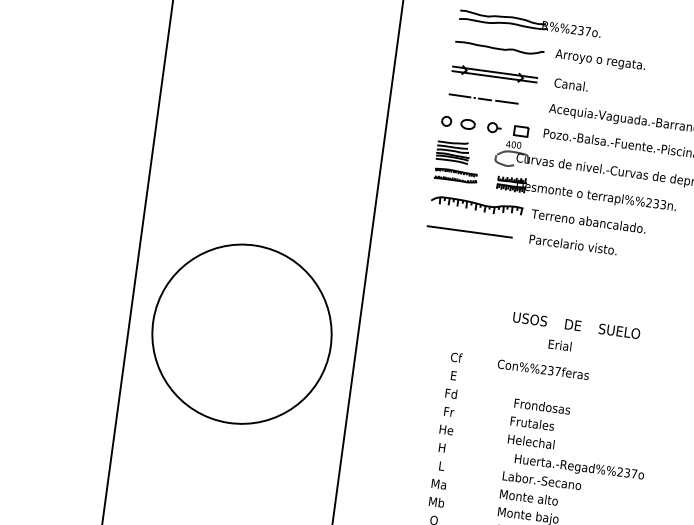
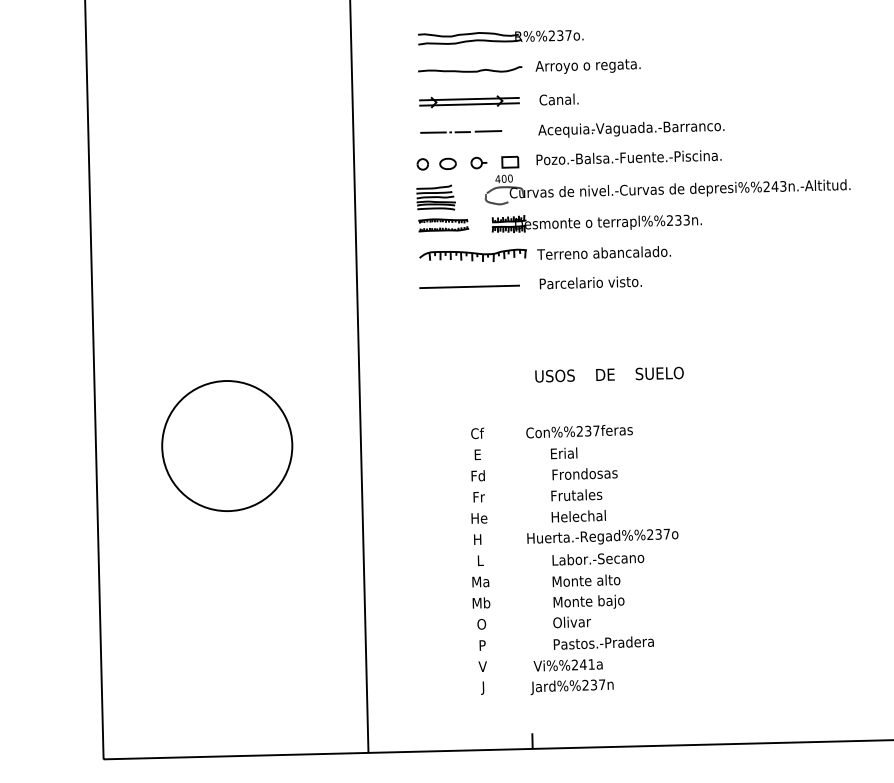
circle: (242, 334) -> (227, 446), size x0.62
text: (559, 345) -> (563, 453), moved
text: (579, 467) -> (602, 536), moved

